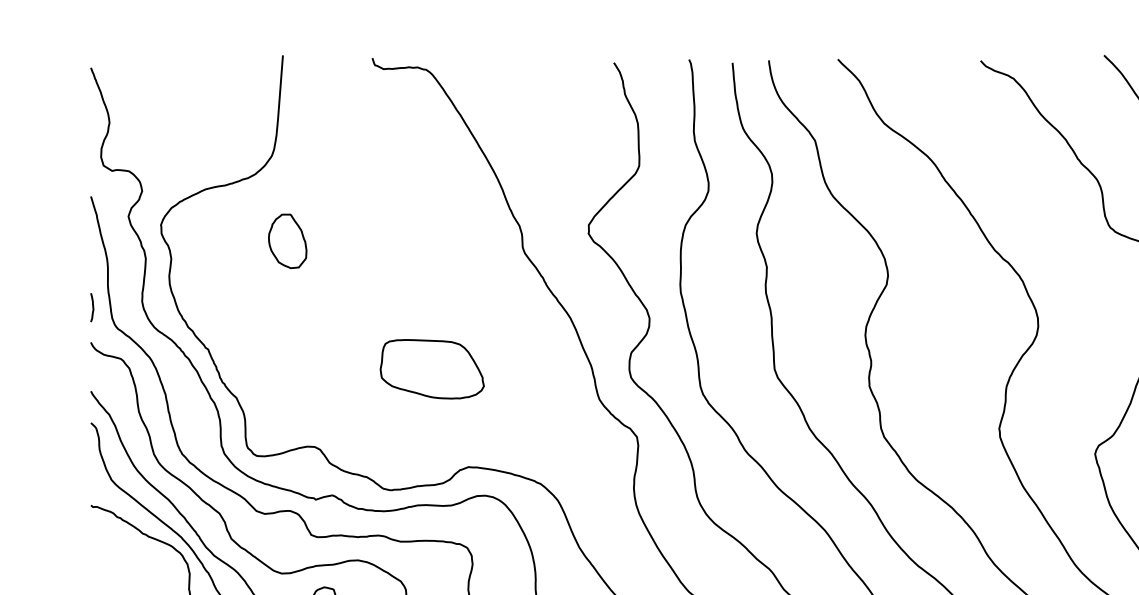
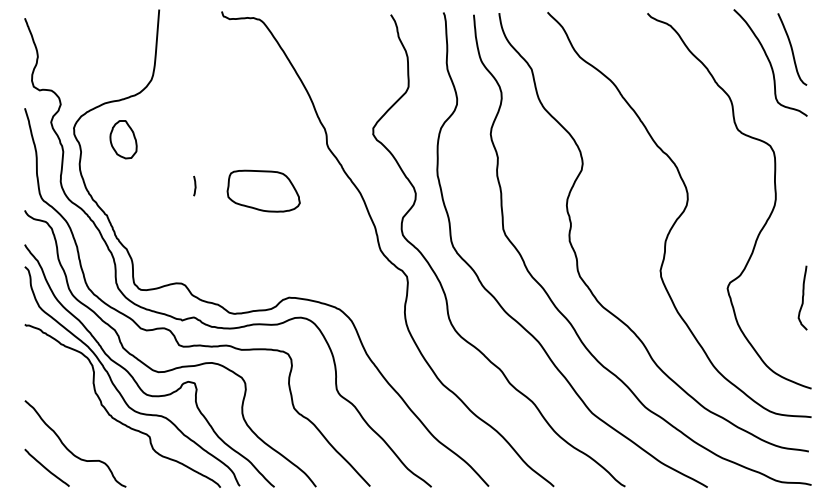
part: (287, 241) -> (123, 139), moved
line: (91, 306) -> (194, 185), moved
part: (431, 368) -> (263, 190), moved

